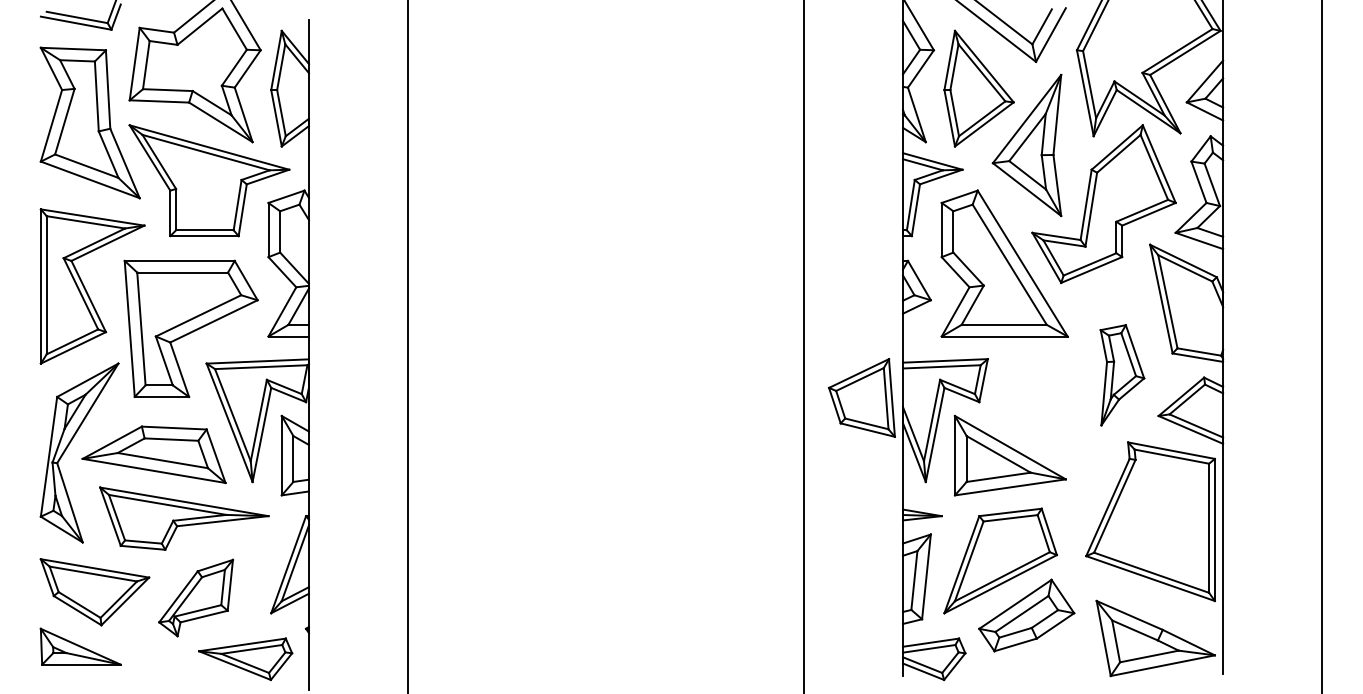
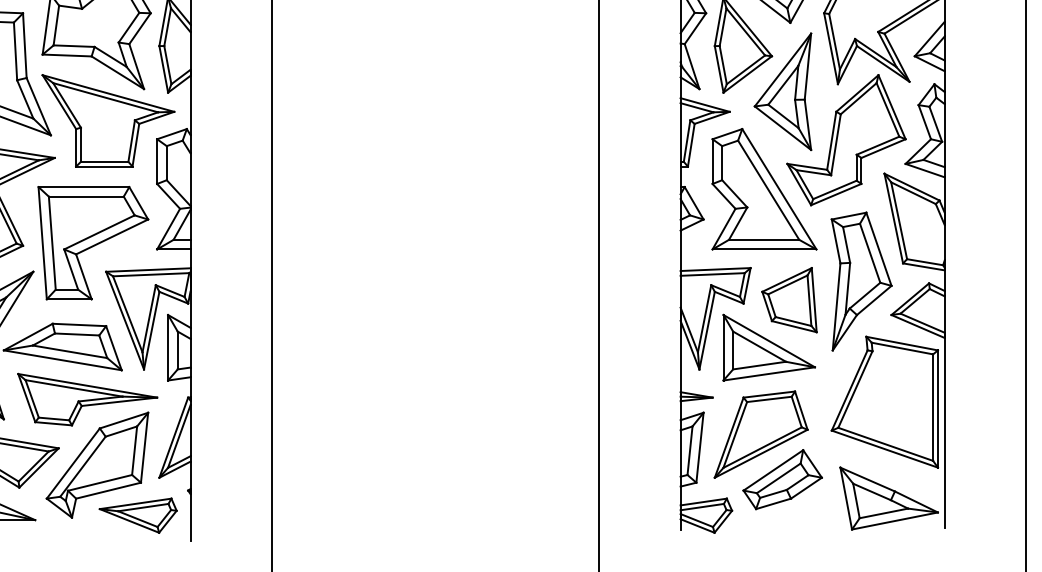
part: (1122, 374) -> (861, 280), size x1.67
part: (861, 397) -> (789, 299), moved
part: (195, 597) -> (96, 464), size x1.67

